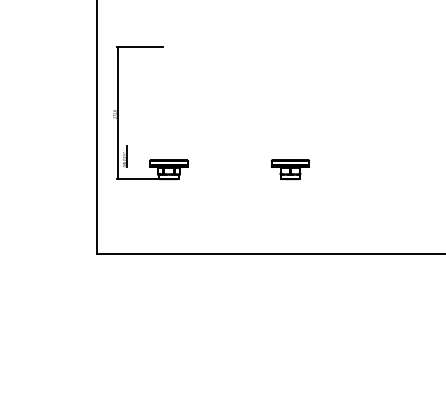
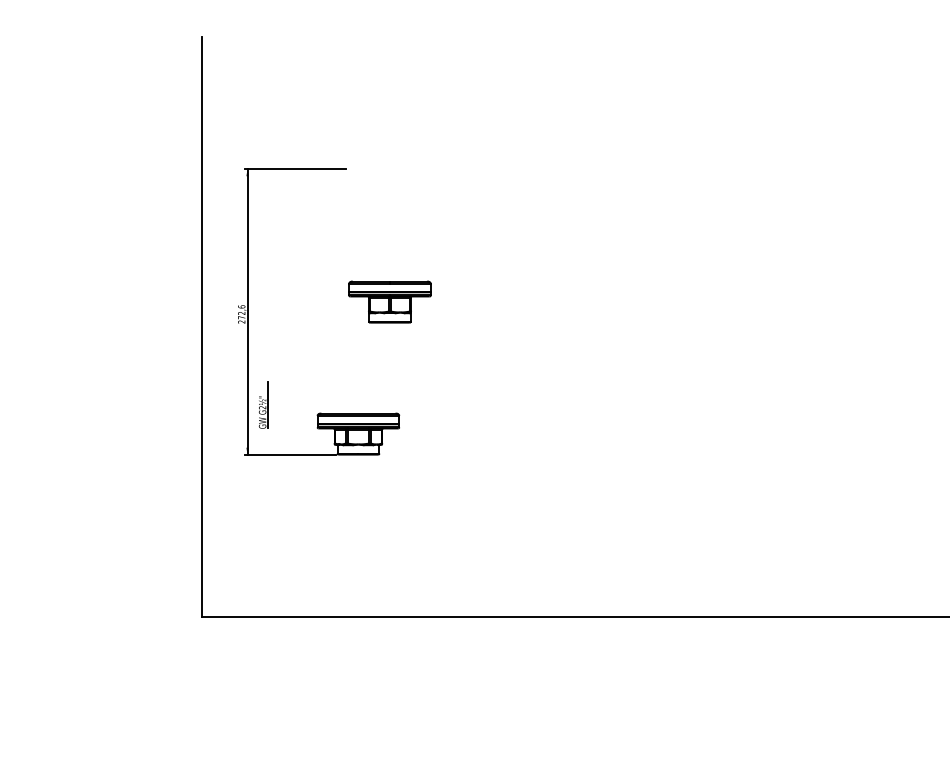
part: (290, 169) -> (390, 301), moved

